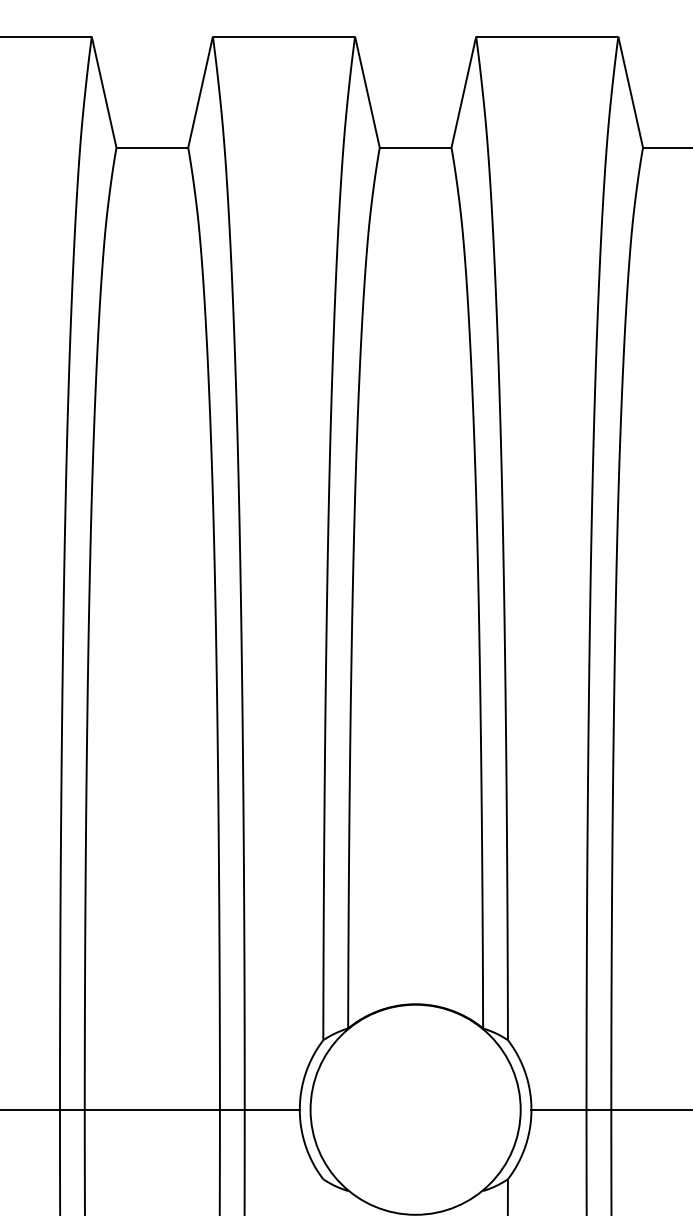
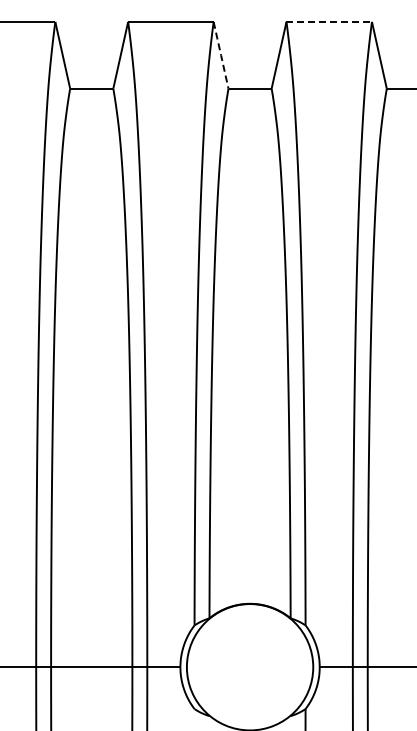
line: (547, 35) -> (329, 21), solid -> dashed
line: (366, 90) -> (220, 54), solid -> dashed

